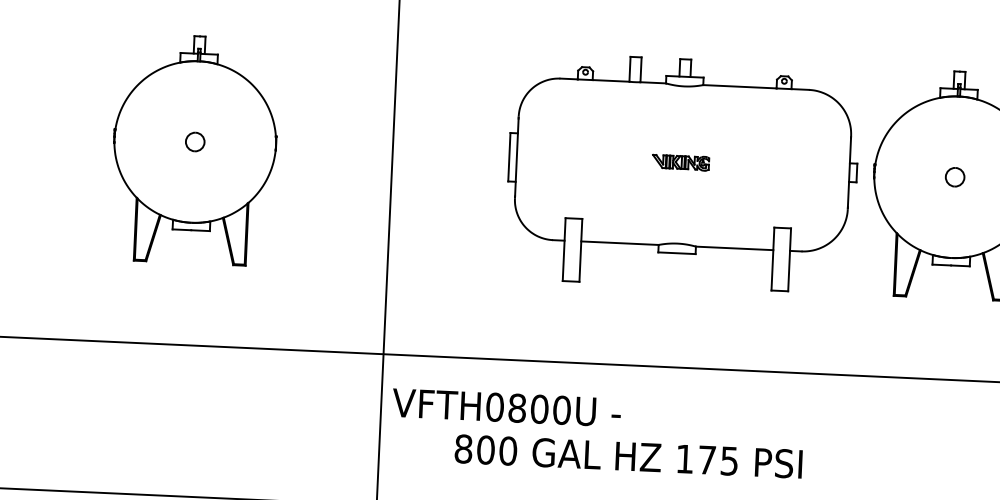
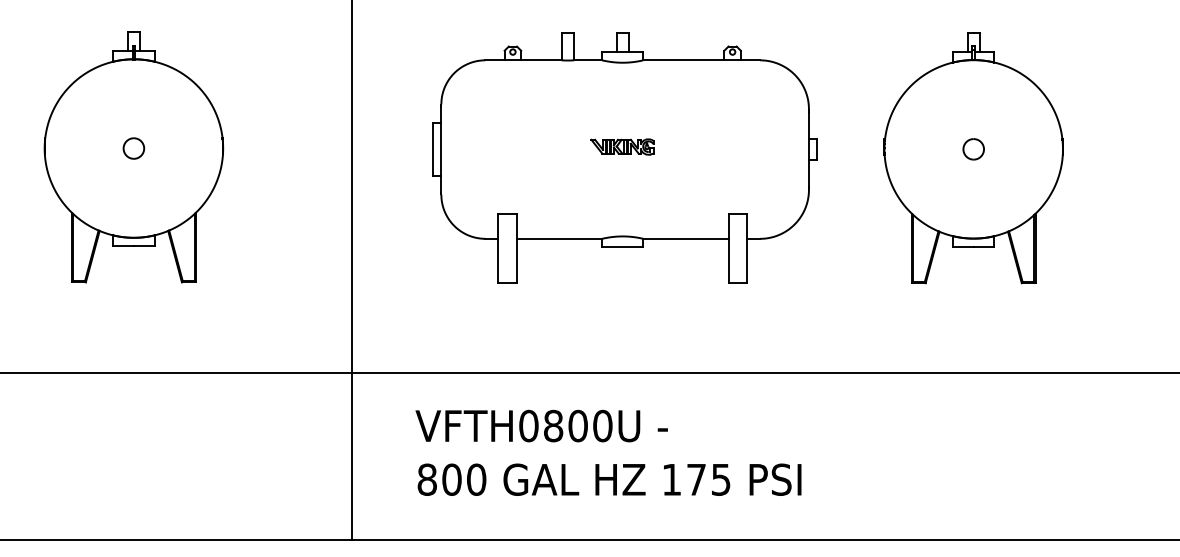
part: (682, 172) -> (624, 157), moved
text: (506, 407) -> (541, 425), moved
text: (628, 456) -> (609, 479), moved

